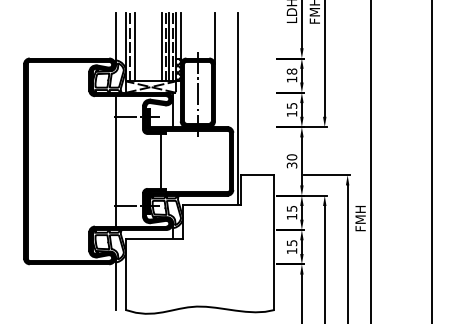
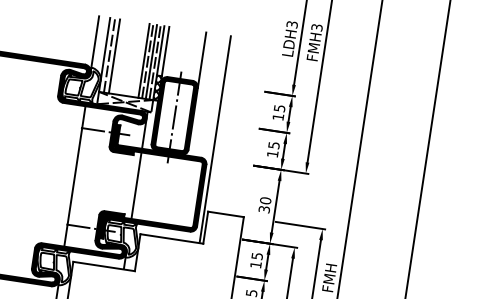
text: (291, 71) -> (279, 108), 18 -> 15
line: (160, 161) -> (136, 185), moved

